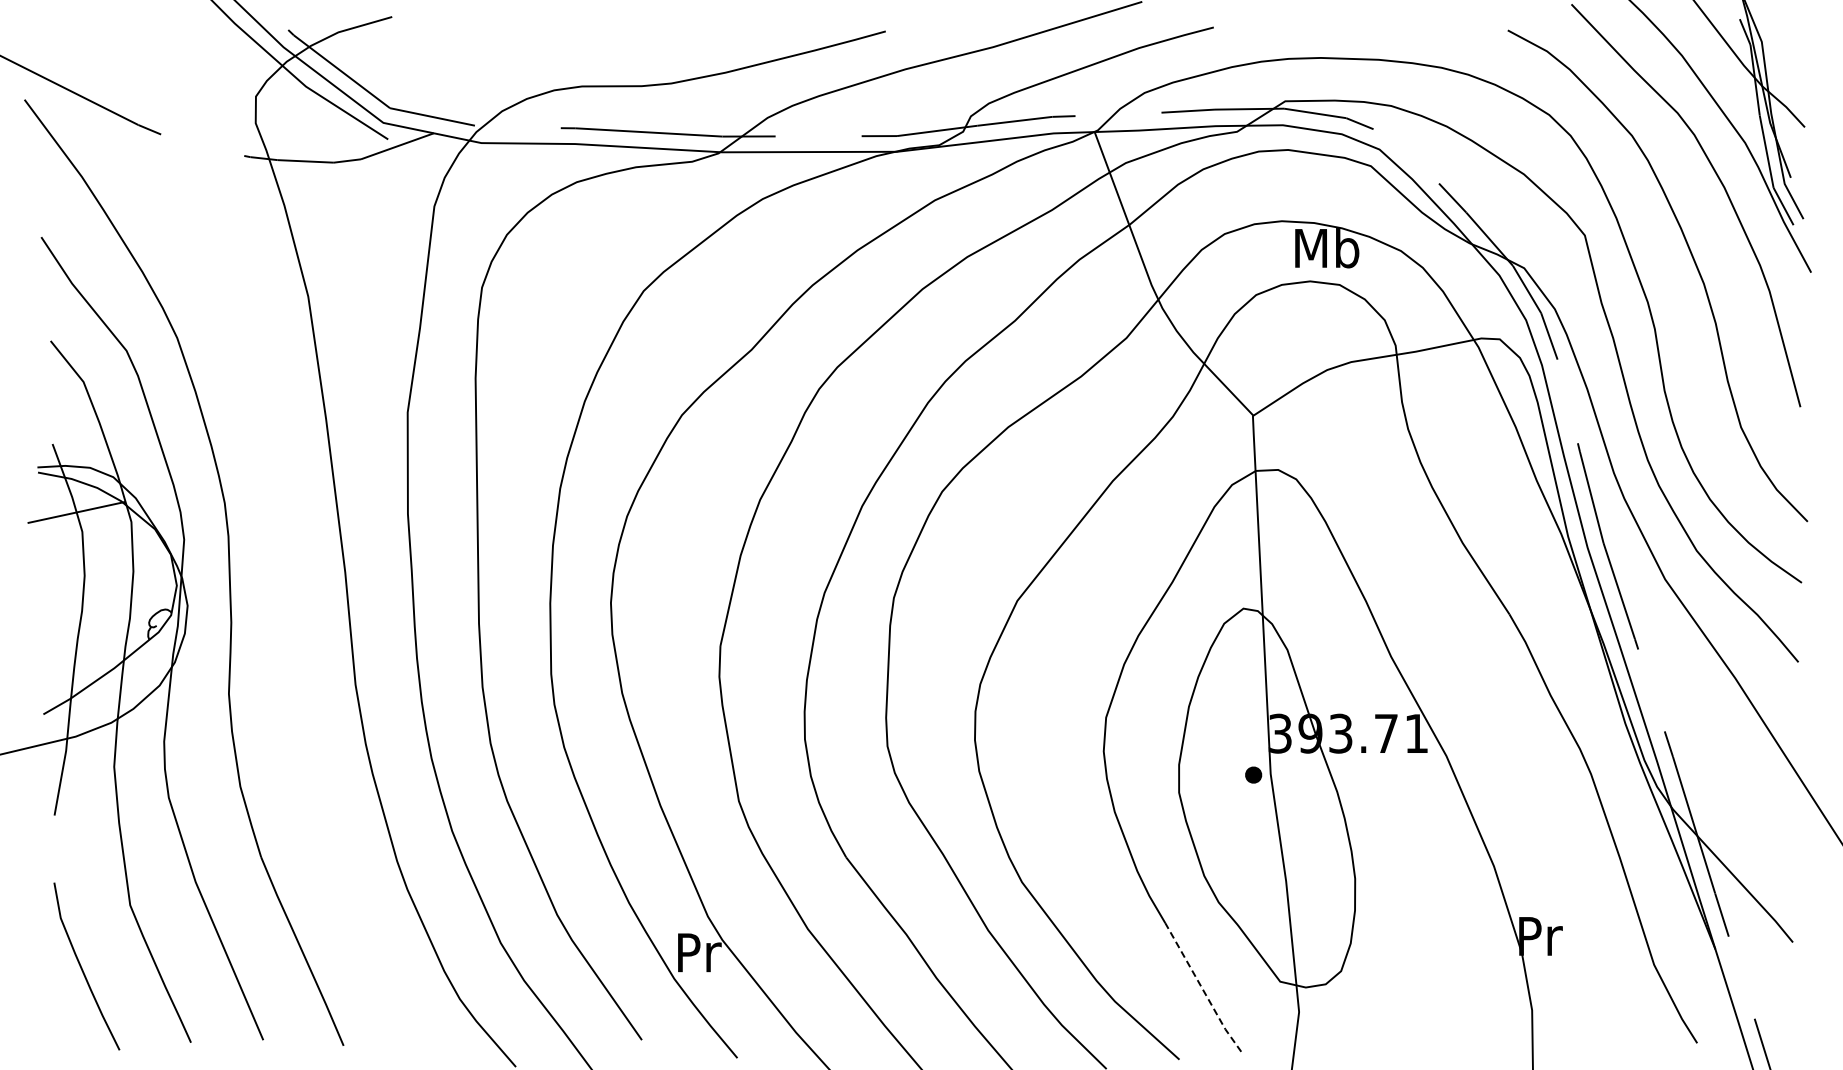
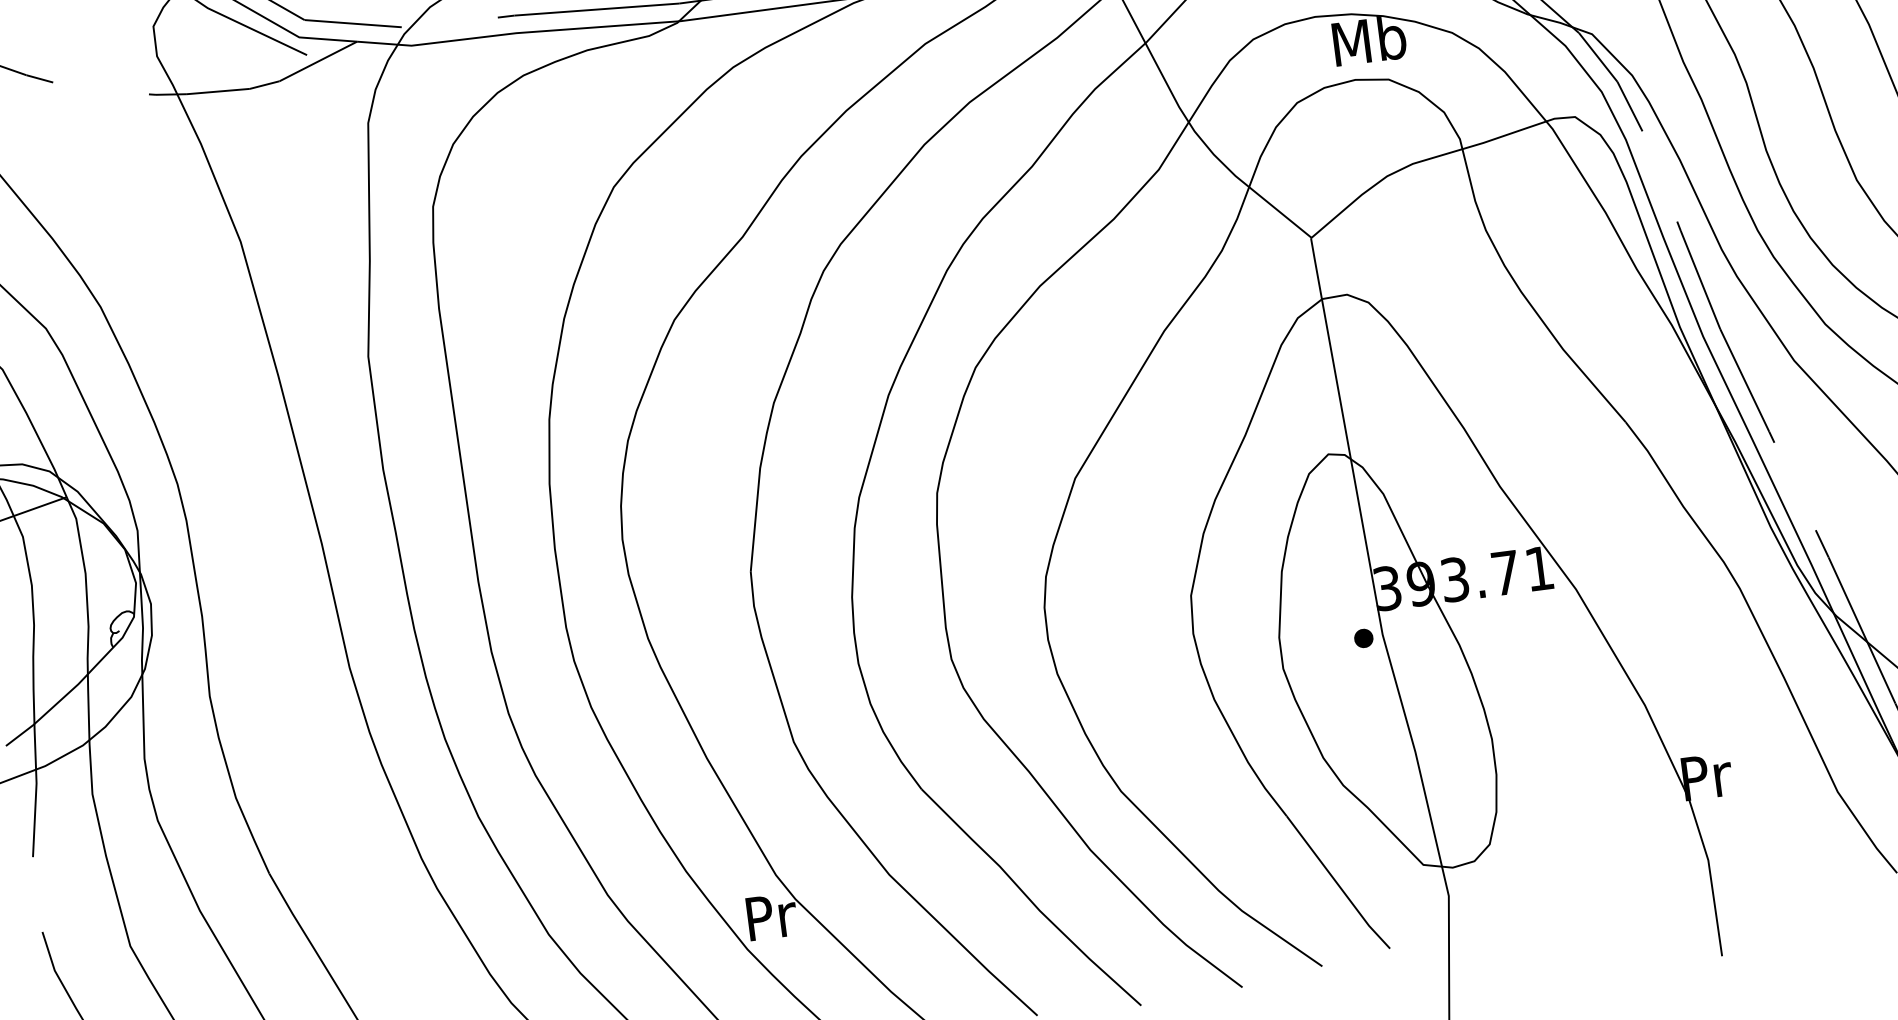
line: (1202, 988) -> (1337, 883), dashed -> solid

